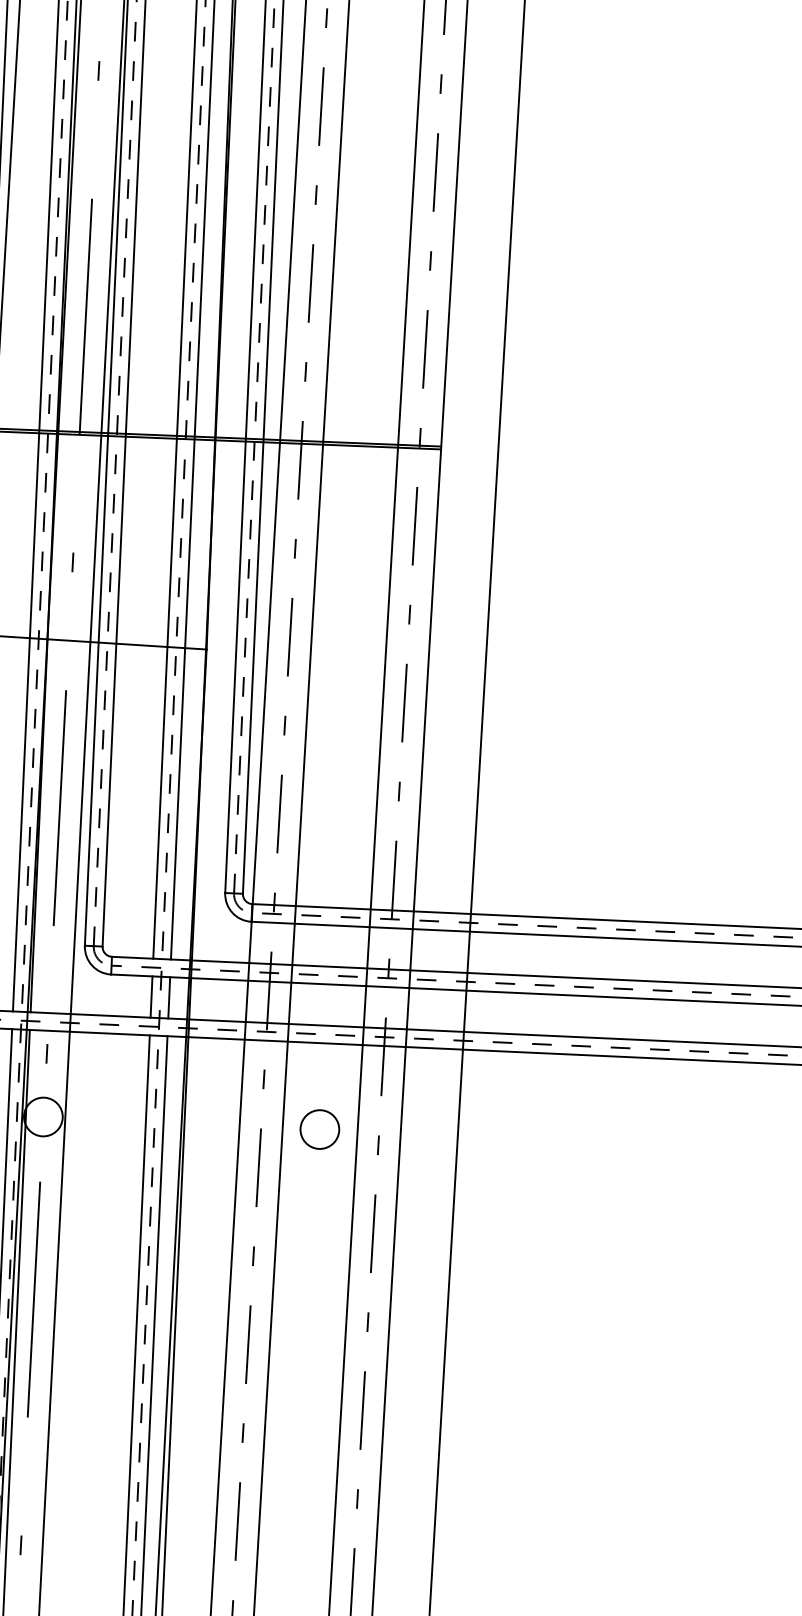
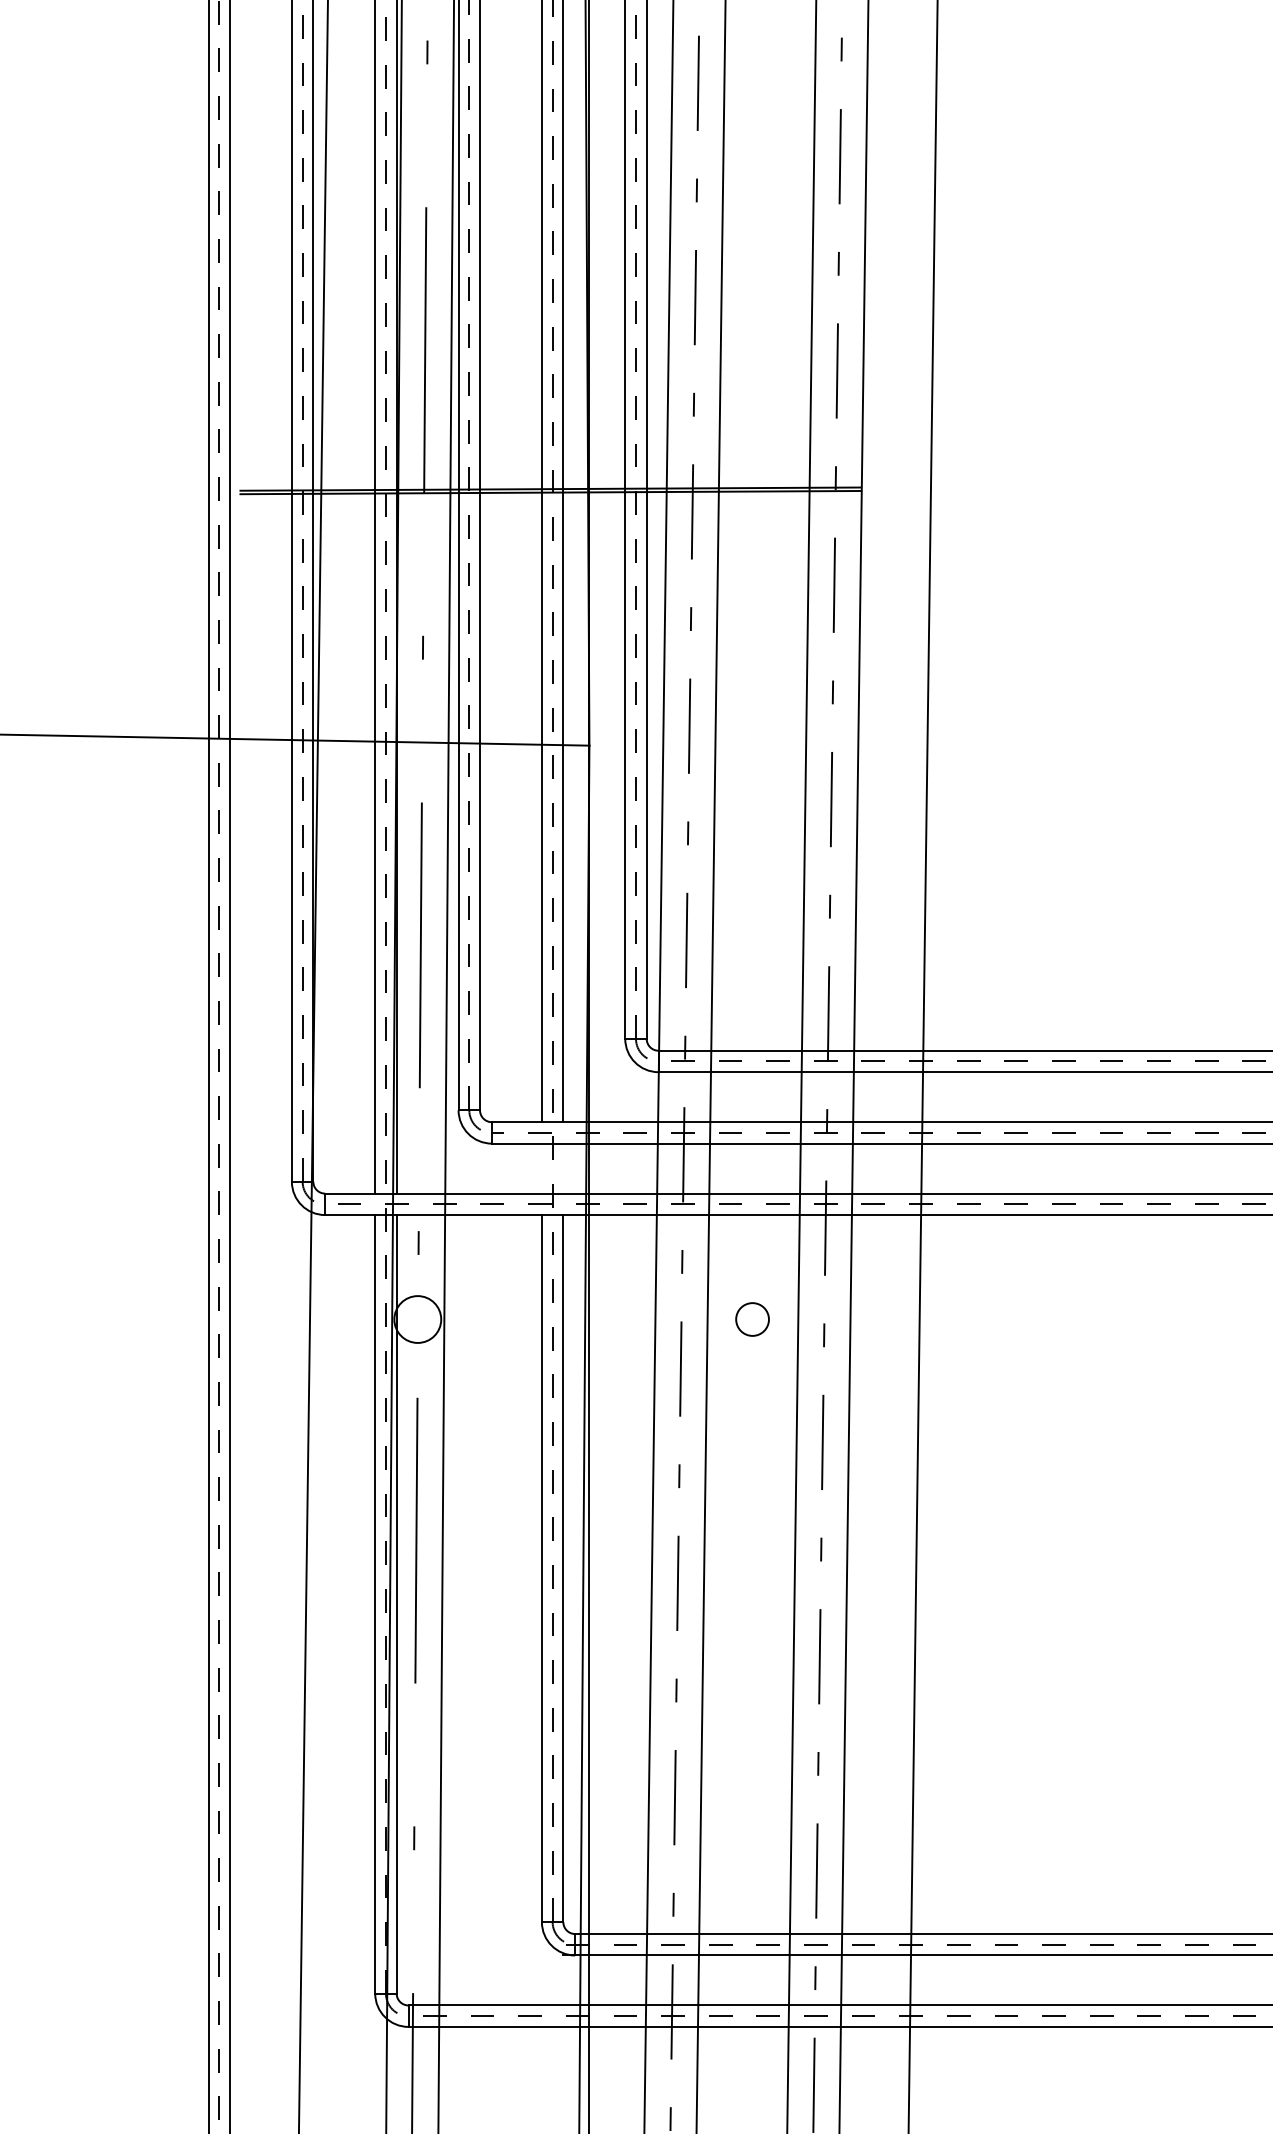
line: (151, 996) -> (541, 1168), removed
line: (169, 997) -> (563, 1168), removed
circle: (319, 1129) -> (752, 1319), size x0.7

